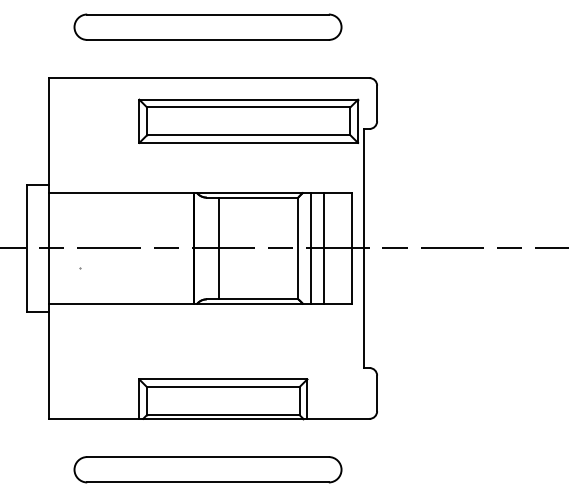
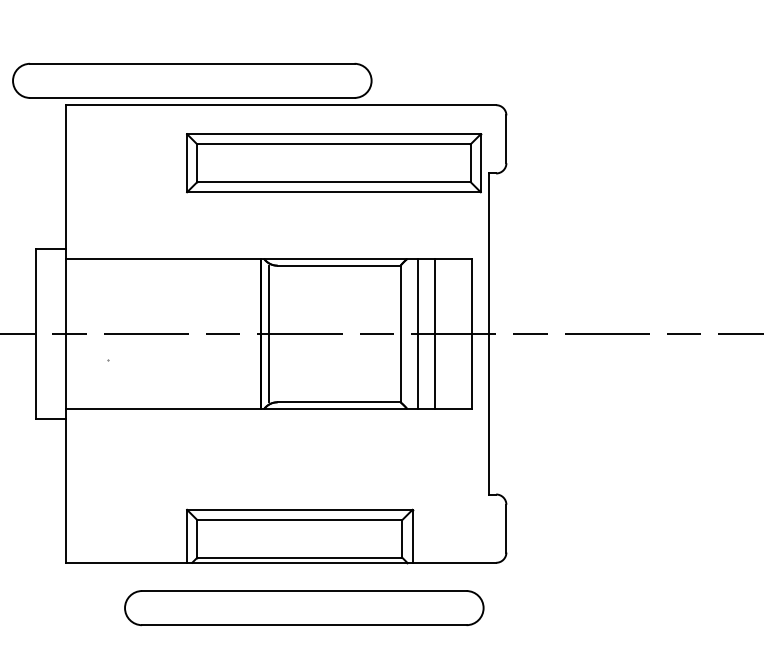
part: (208, 26) -> (192, 80), moved
line: (219, 248) -> (268, 333), moved
part: (208, 470) -> (304, 608), moved

